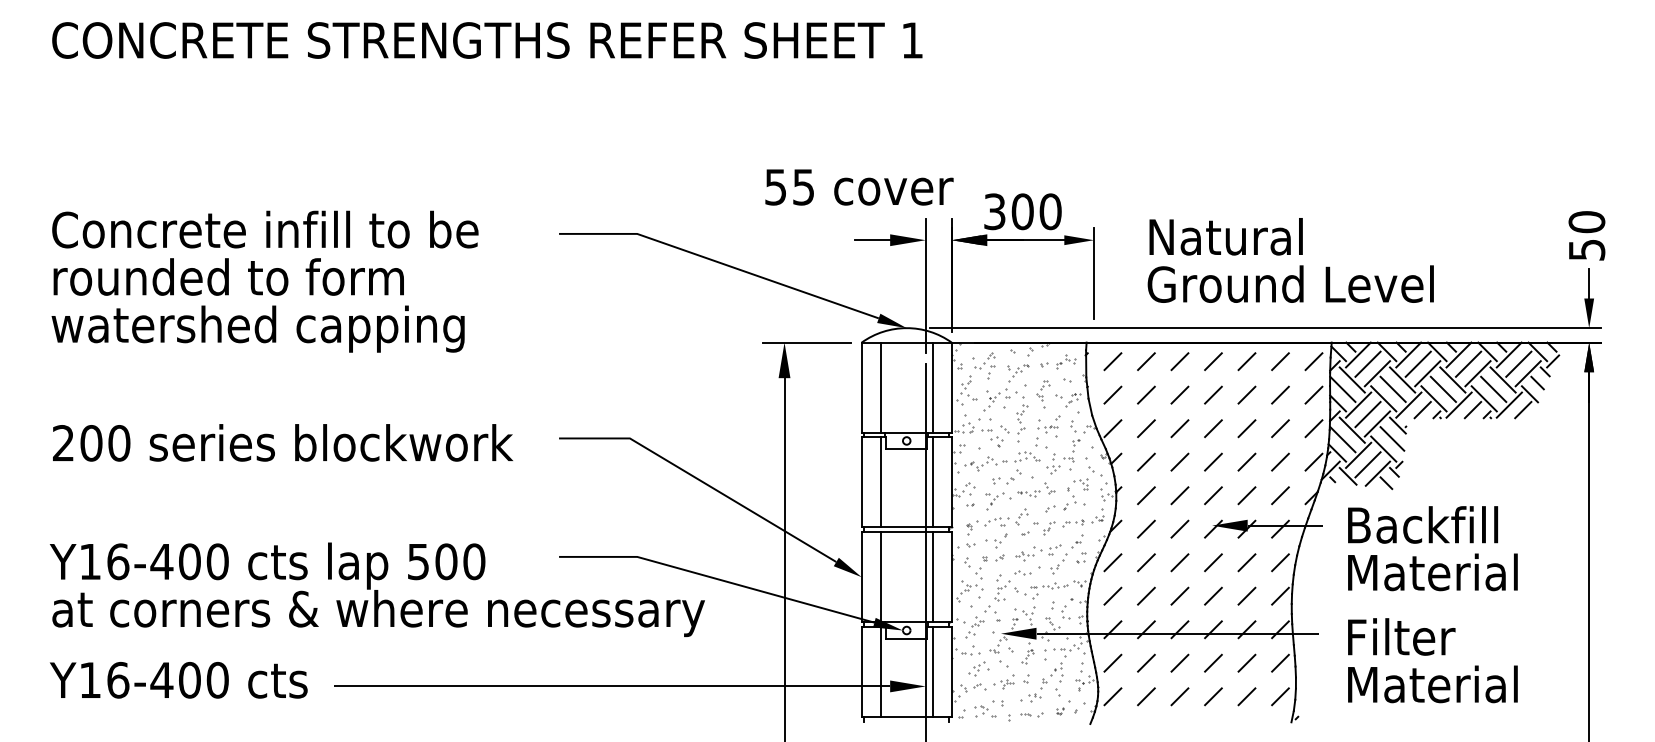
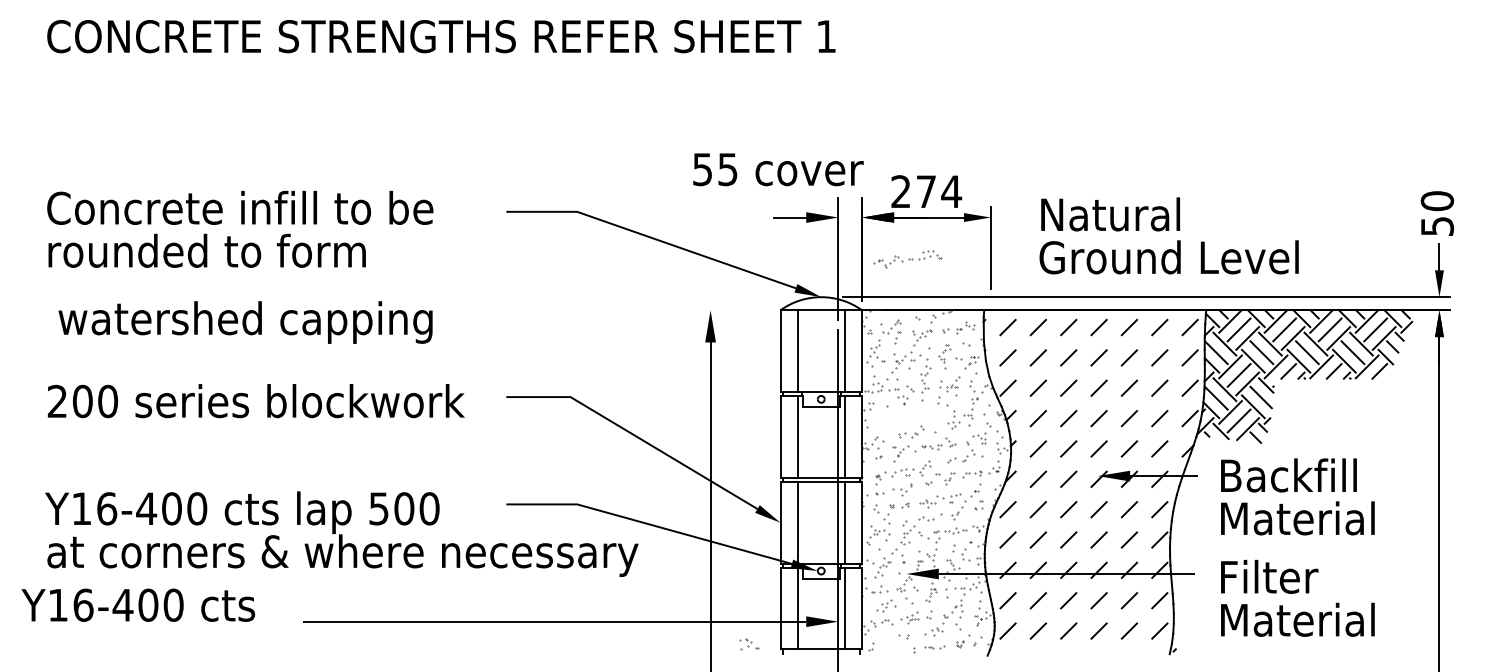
text: (1023, 211) -> (927, 191), 300 -> 274
text: (257, 328) -> (244, 321), moved
line: (807, 342) -> (731, 310), removed
part: (1002, 461) -> (908, 259), moved
text: (178, 680) -> (138, 605), moved
part: (985, 711) -> (749, 644), moved

